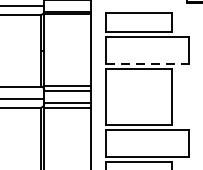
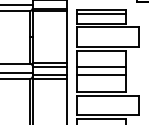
line: (138, 18) -> (101, 13), added
line: (147, 63) -> (108, 46), dashed -> solid
line: (138, 91) -> (101, 67), added
line: (138, 102) -> (101, 75), added

